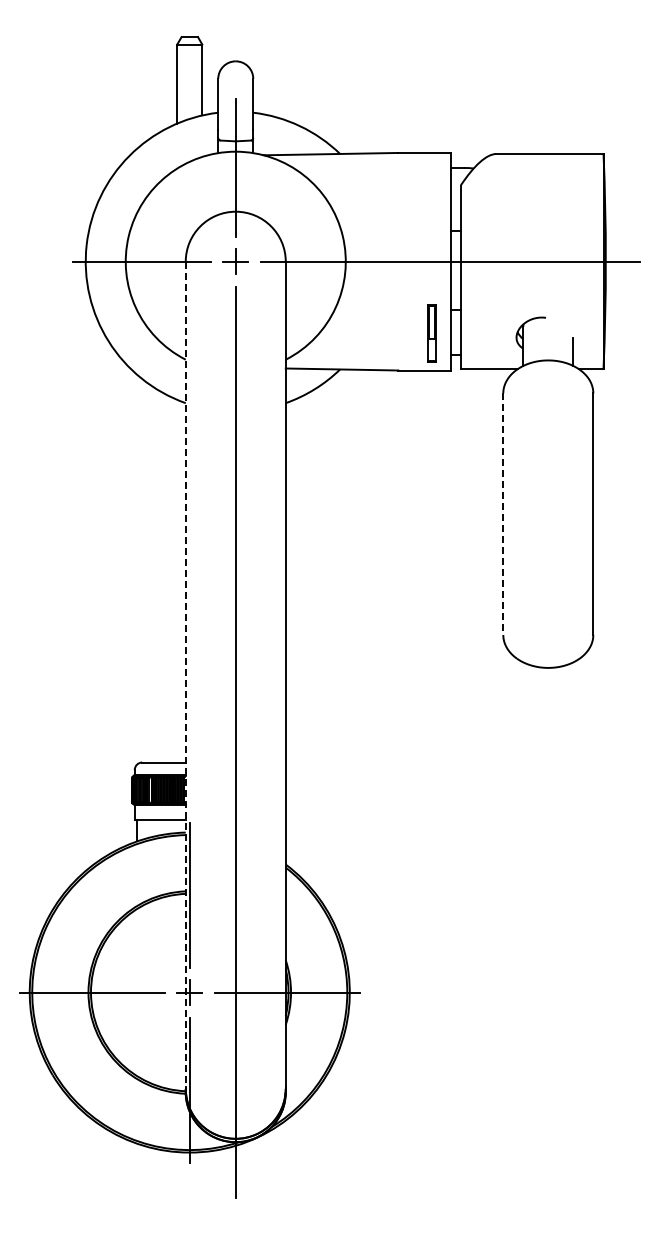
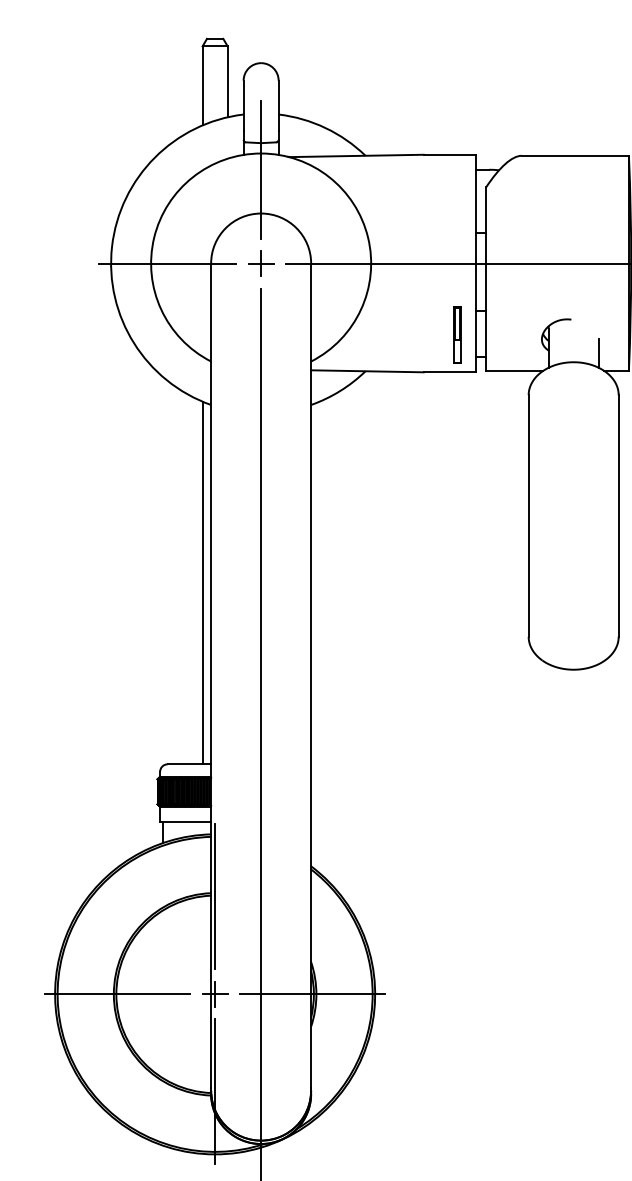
line: (503, 514) -> (528, 516), dashed -> solid
line: (177, 580) -> (202, 582), added
line: (185, 674) -> (210, 676), dashed -> solid

